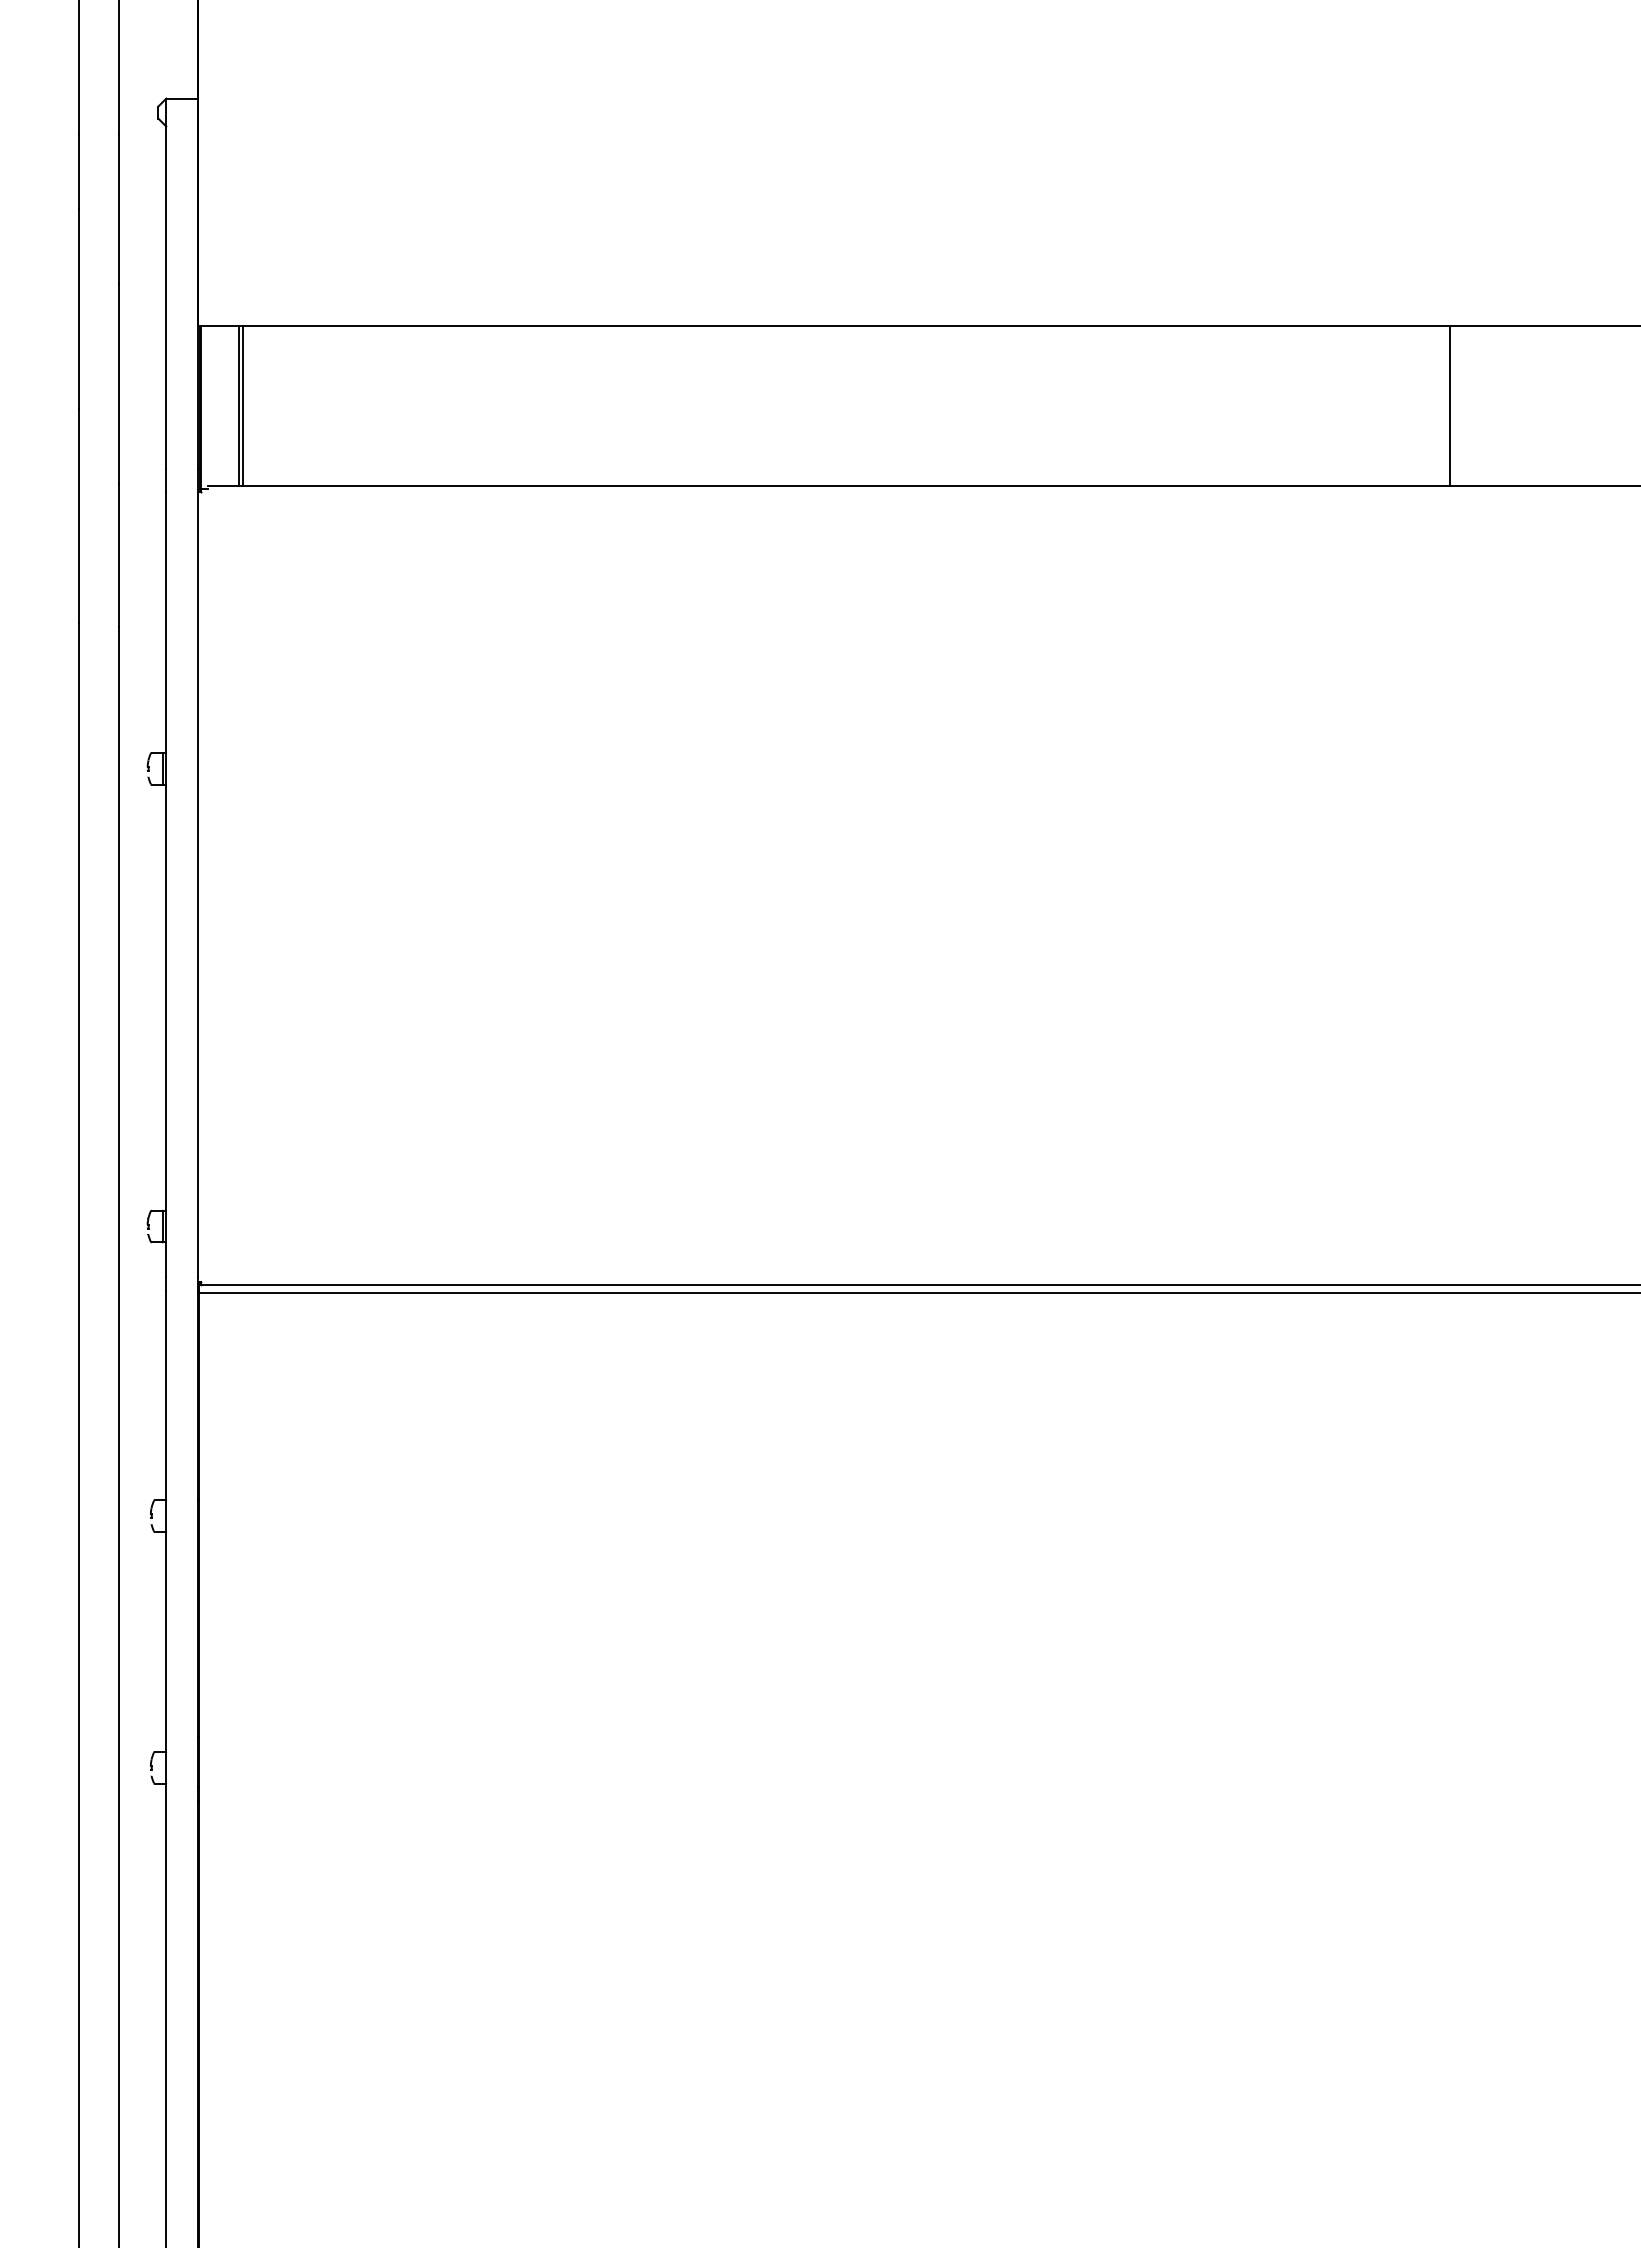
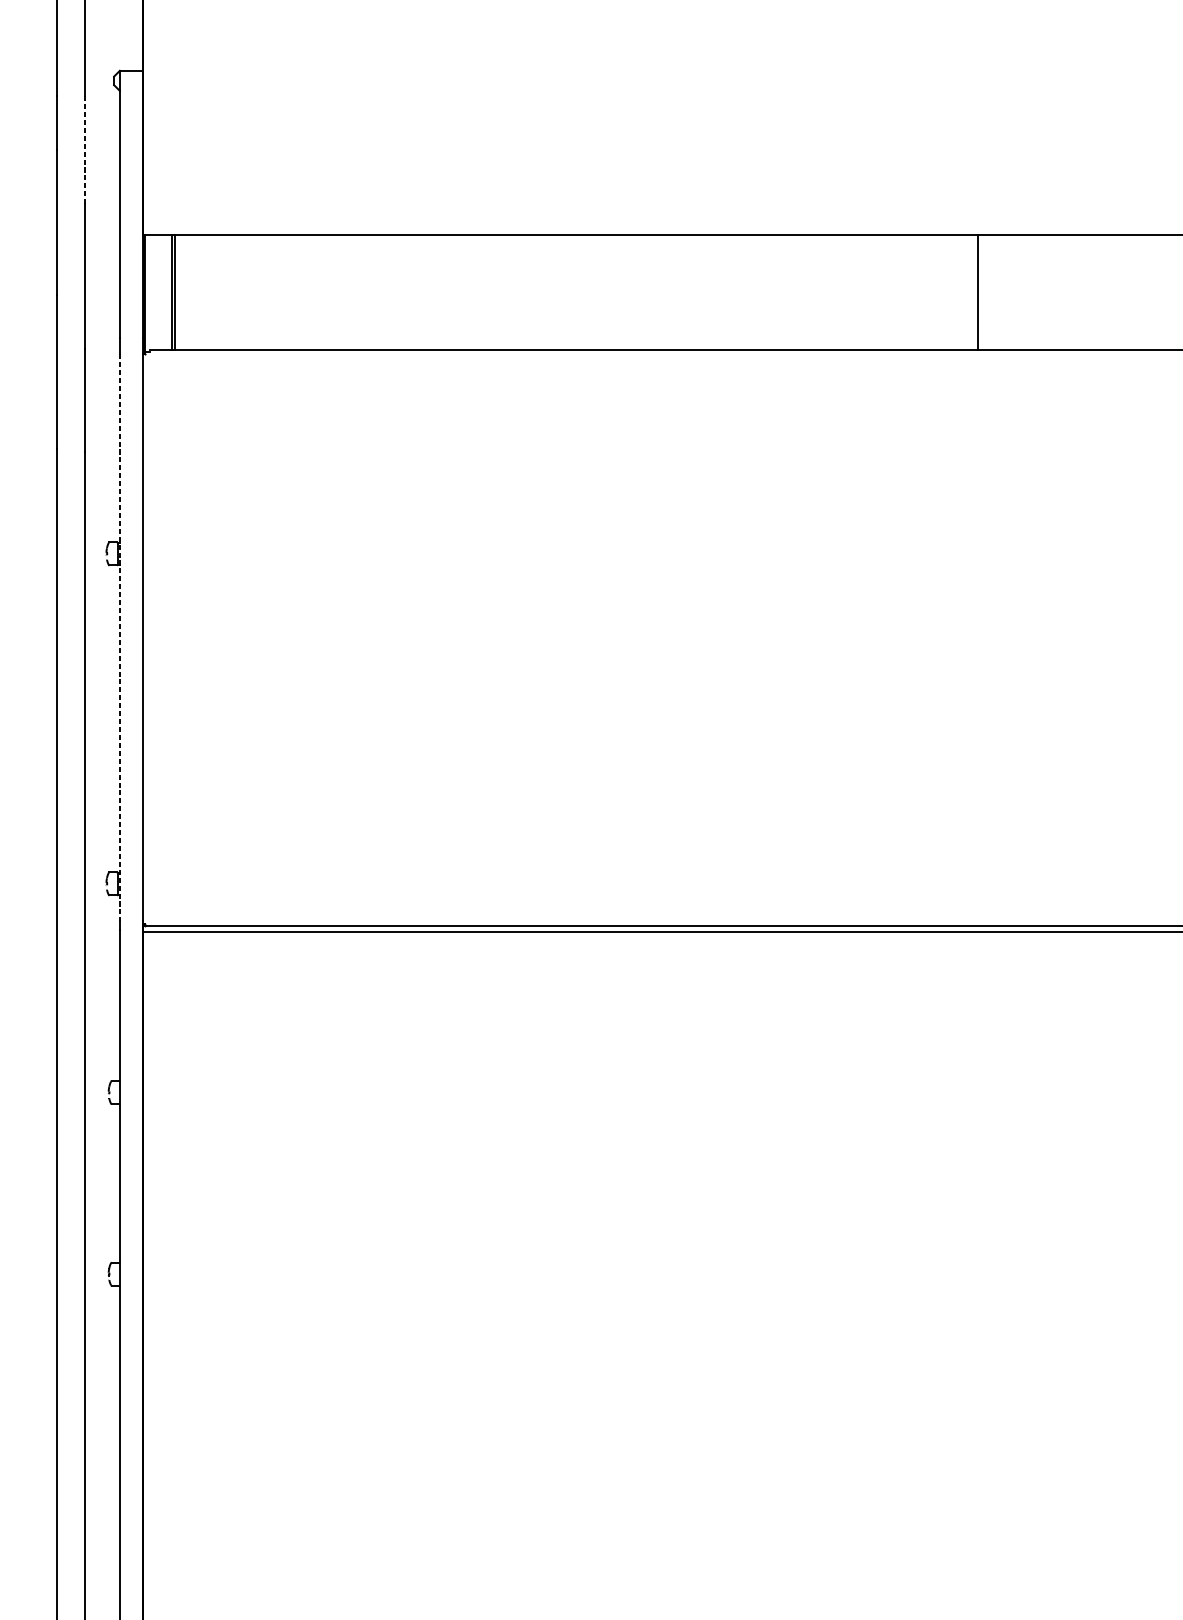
line: (118, 208) -> (85, 150), solid -> dashed
line: (1449, 405) -> (977, 292), moved
line: (166, 884) -> (120, 637), solid -> dashed

